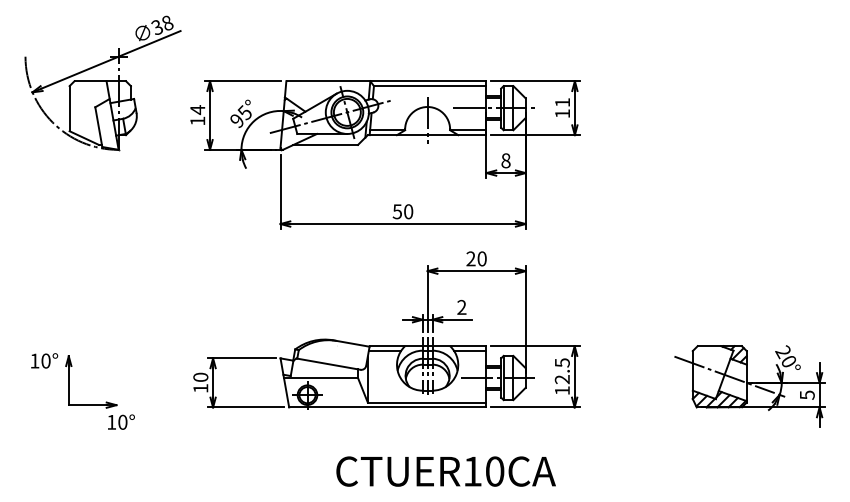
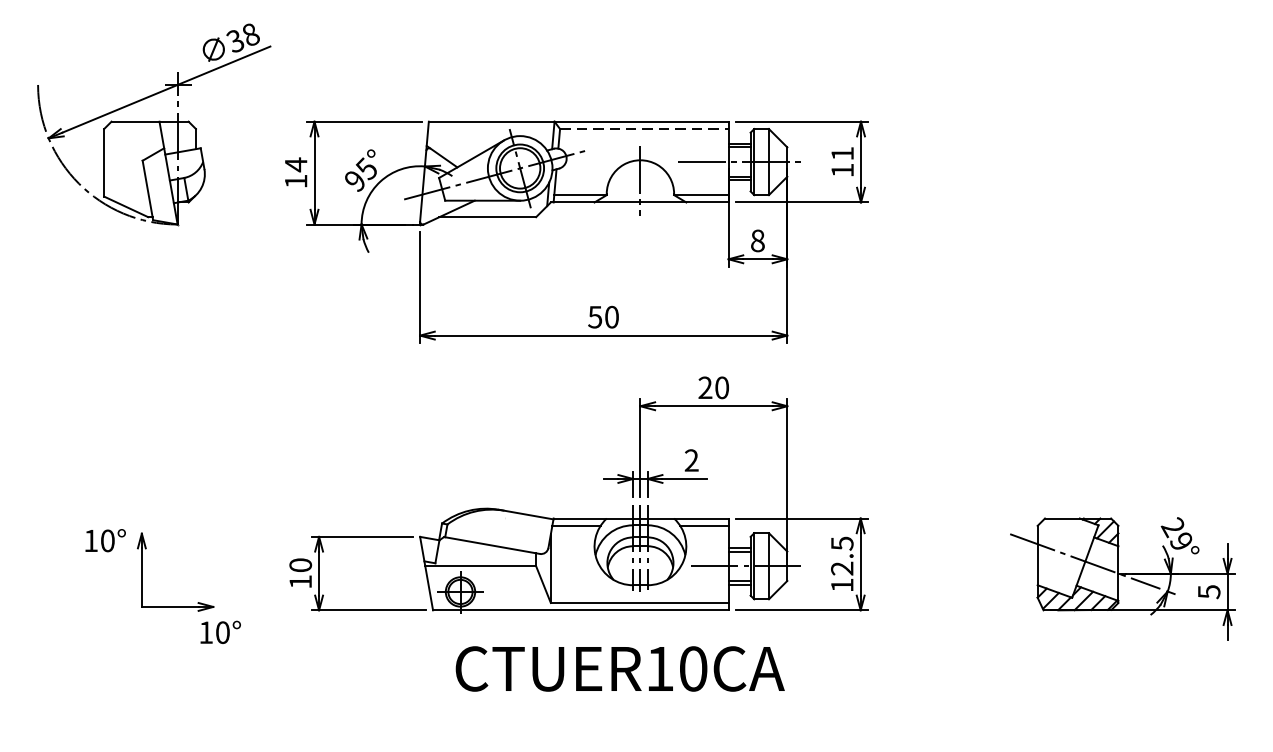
line: (430, 86) -> (644, 129), solid -> dashed
text: (788, 361) -> (1180, 541), 20° -> 29°
part: (69, 391) -> (142, 586), moved
text: (445, 471) -> (619, 668), moved

